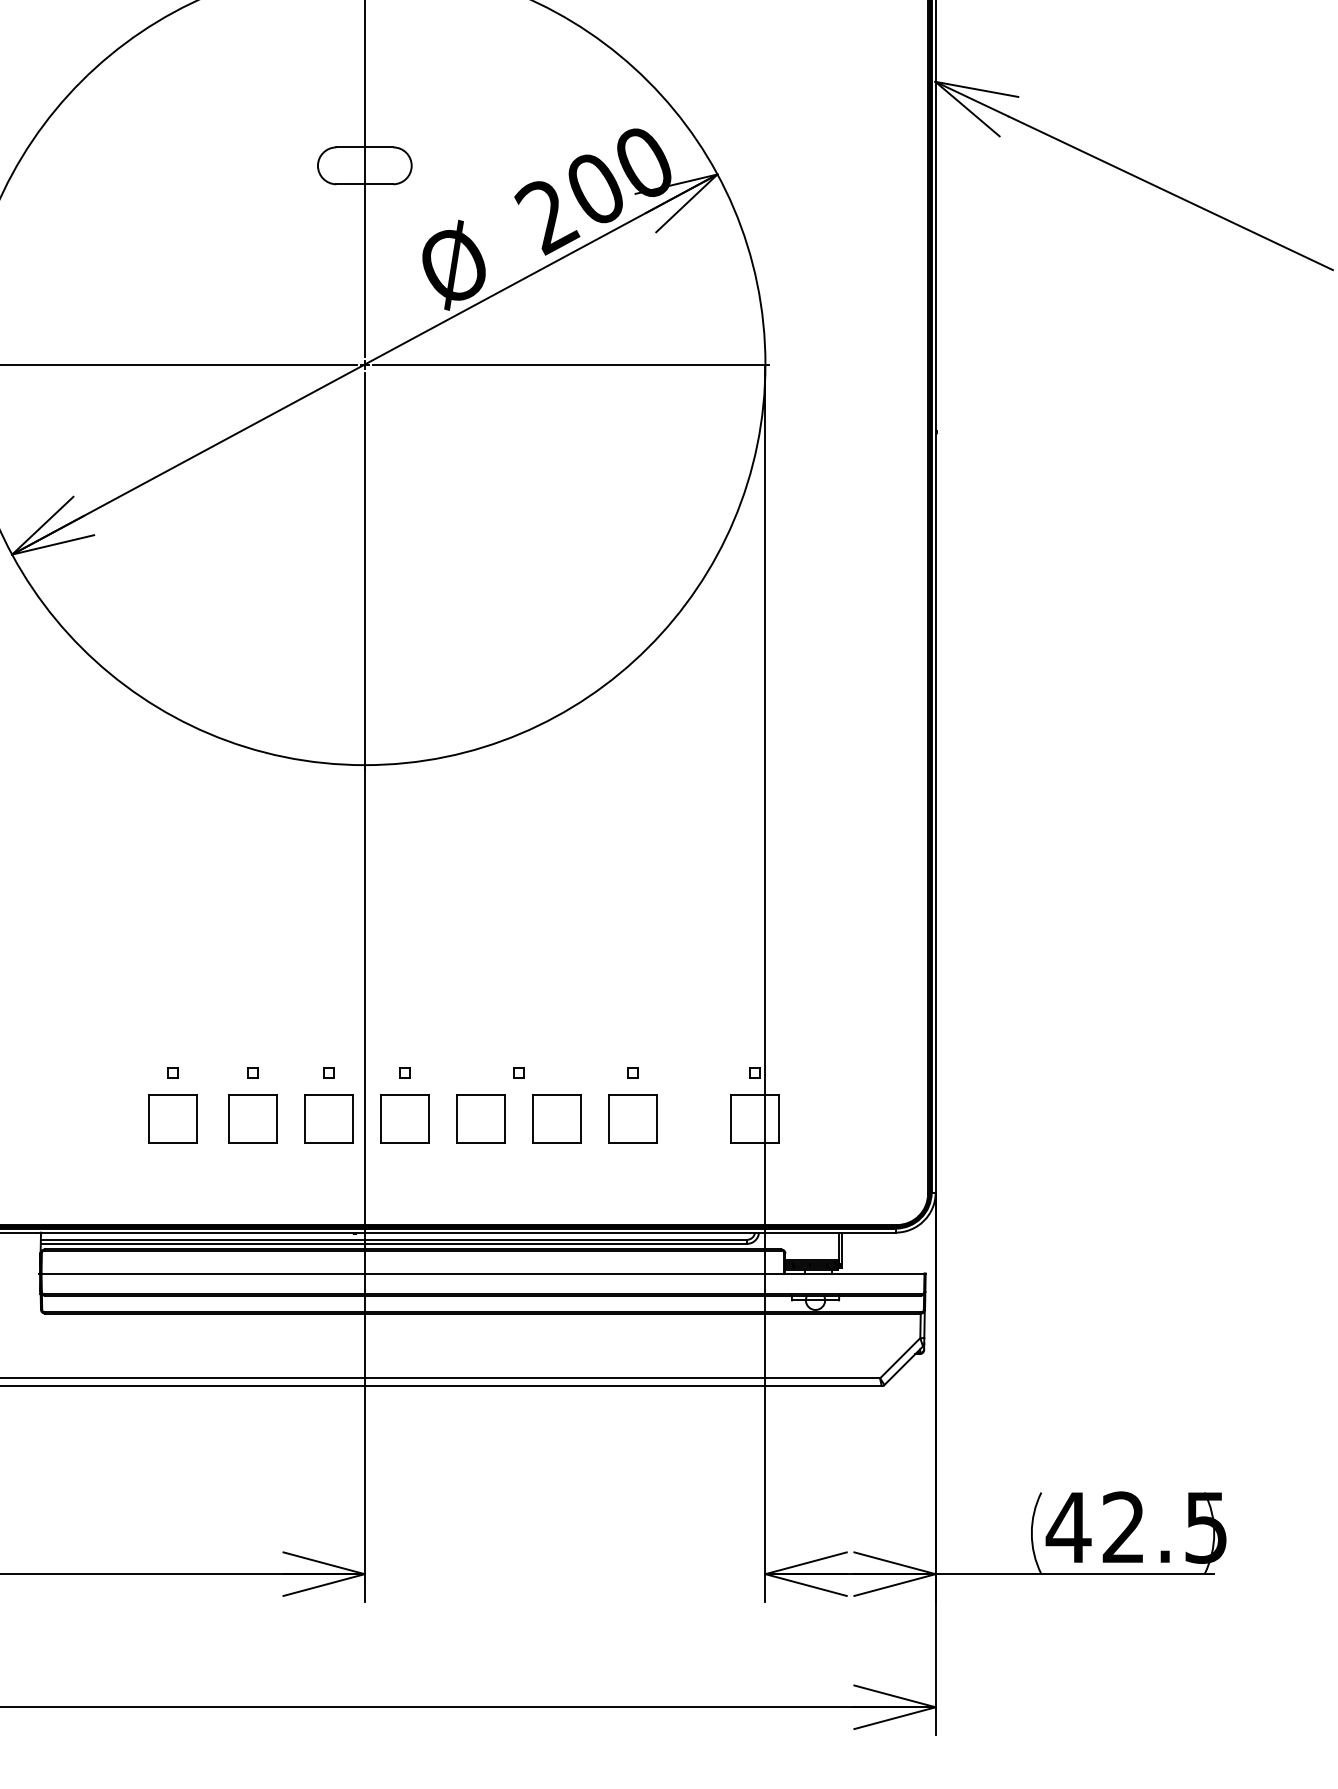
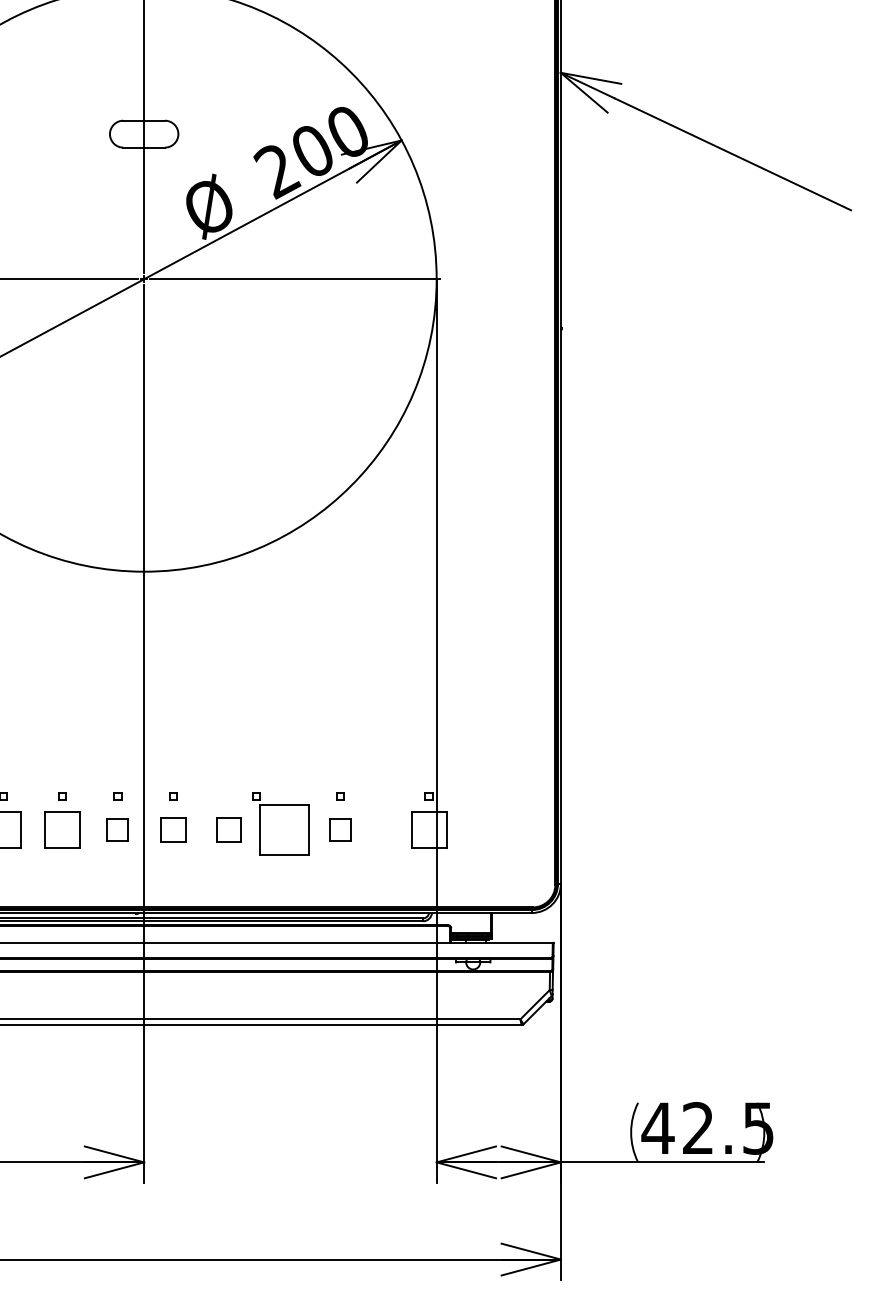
part: (328, 1118) -> (117, 829), size x0.6
part: (404, 1118) -> (173, 829), size x0.7
part: (480, 1118) -> (228, 829), size x0.7
part: (556, 1118) -> (284, 829), size x1.4
part: (632, 1118) -> (339, 829), size x0.6

